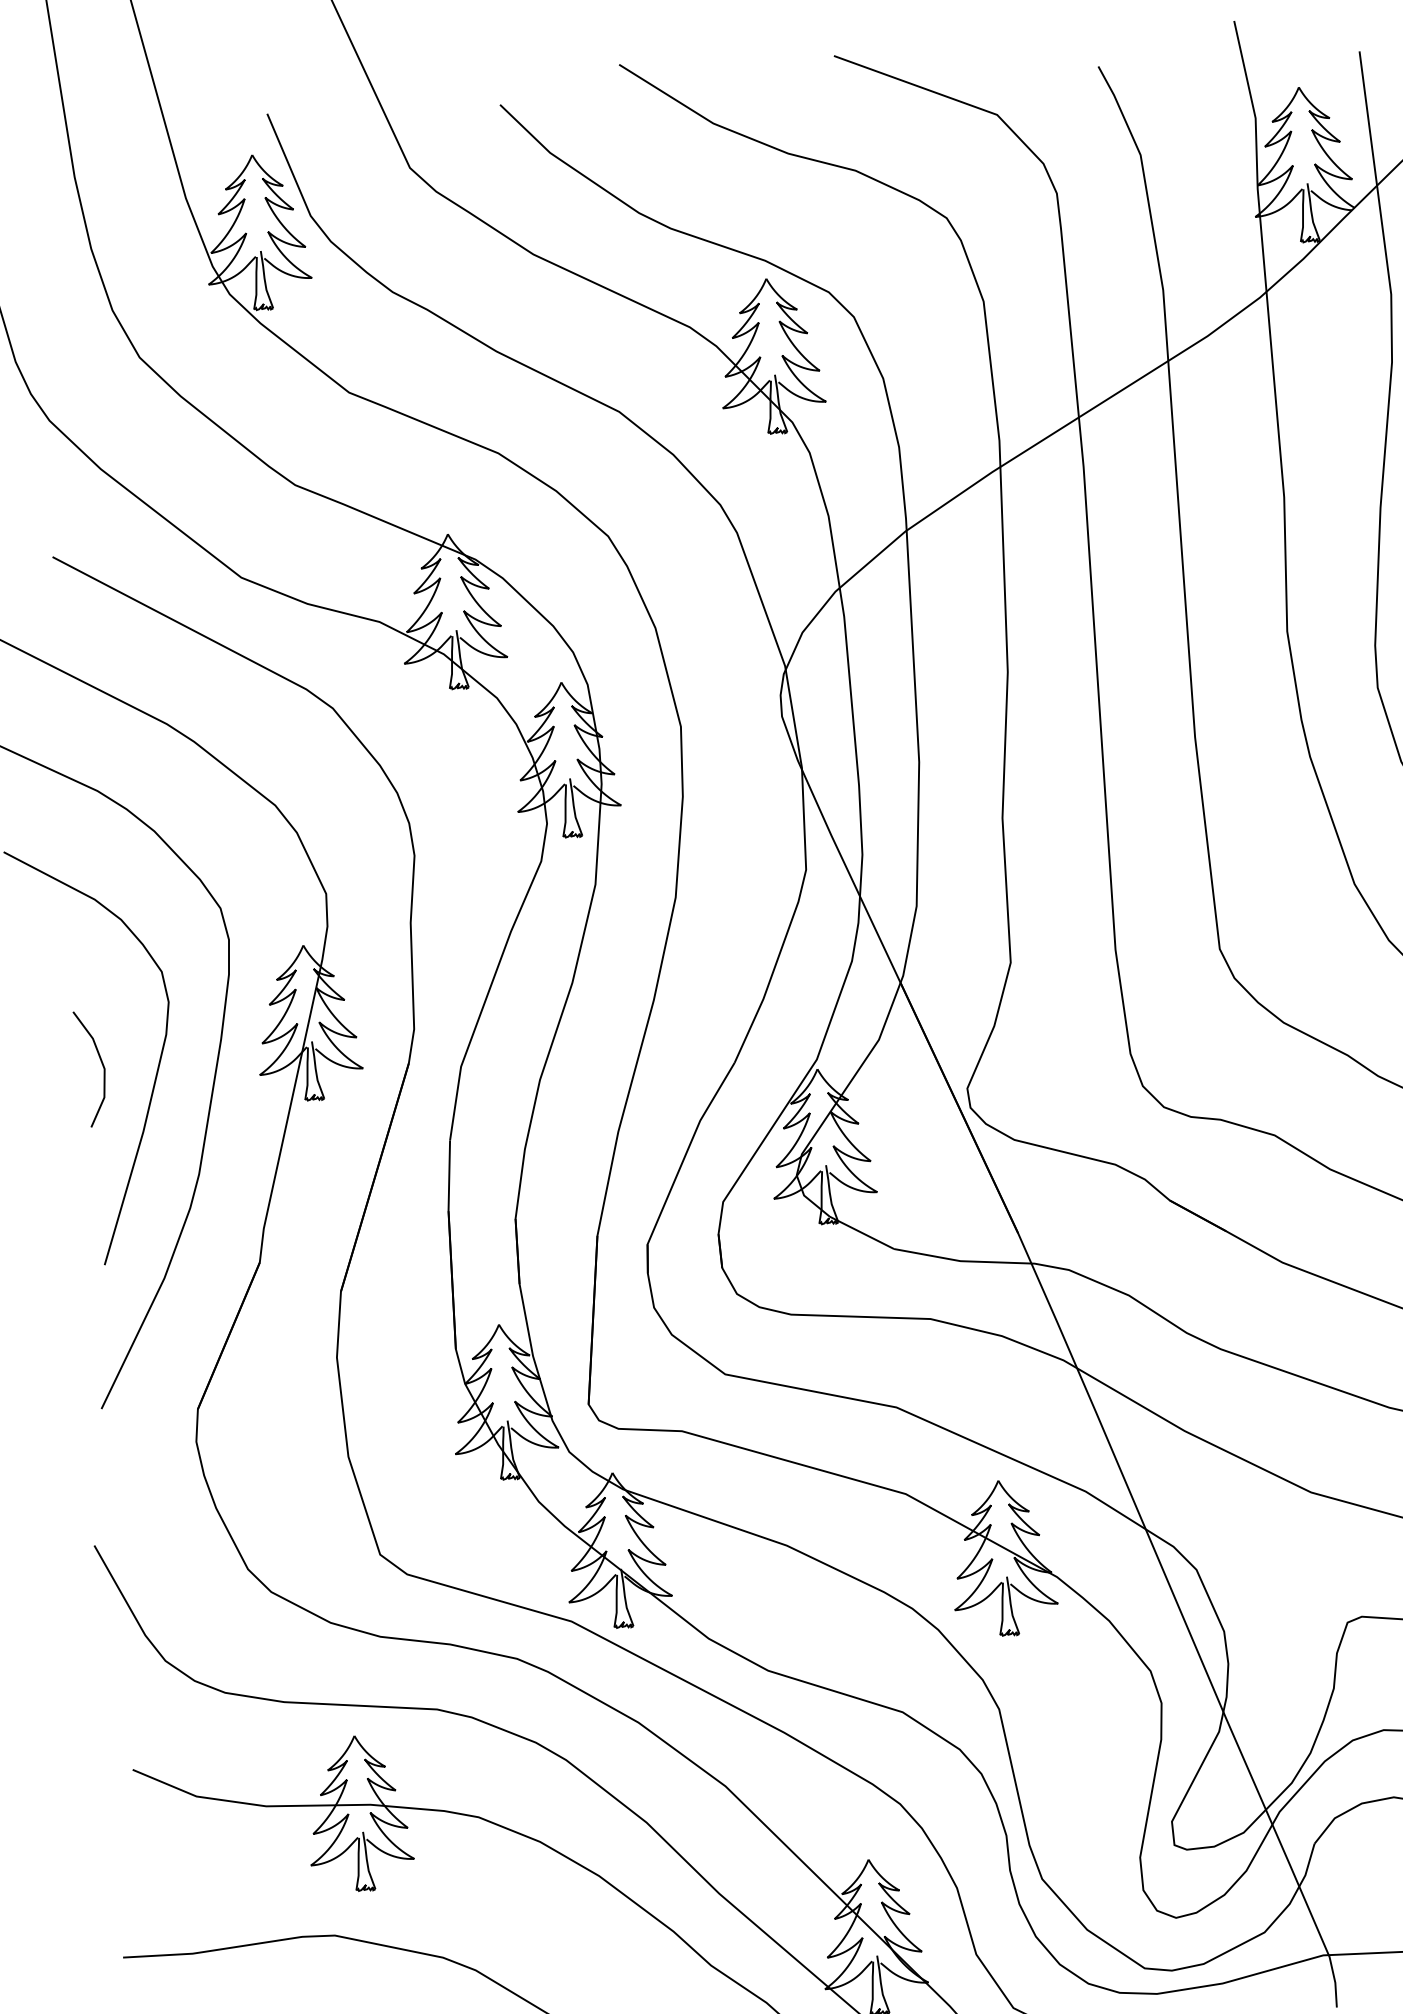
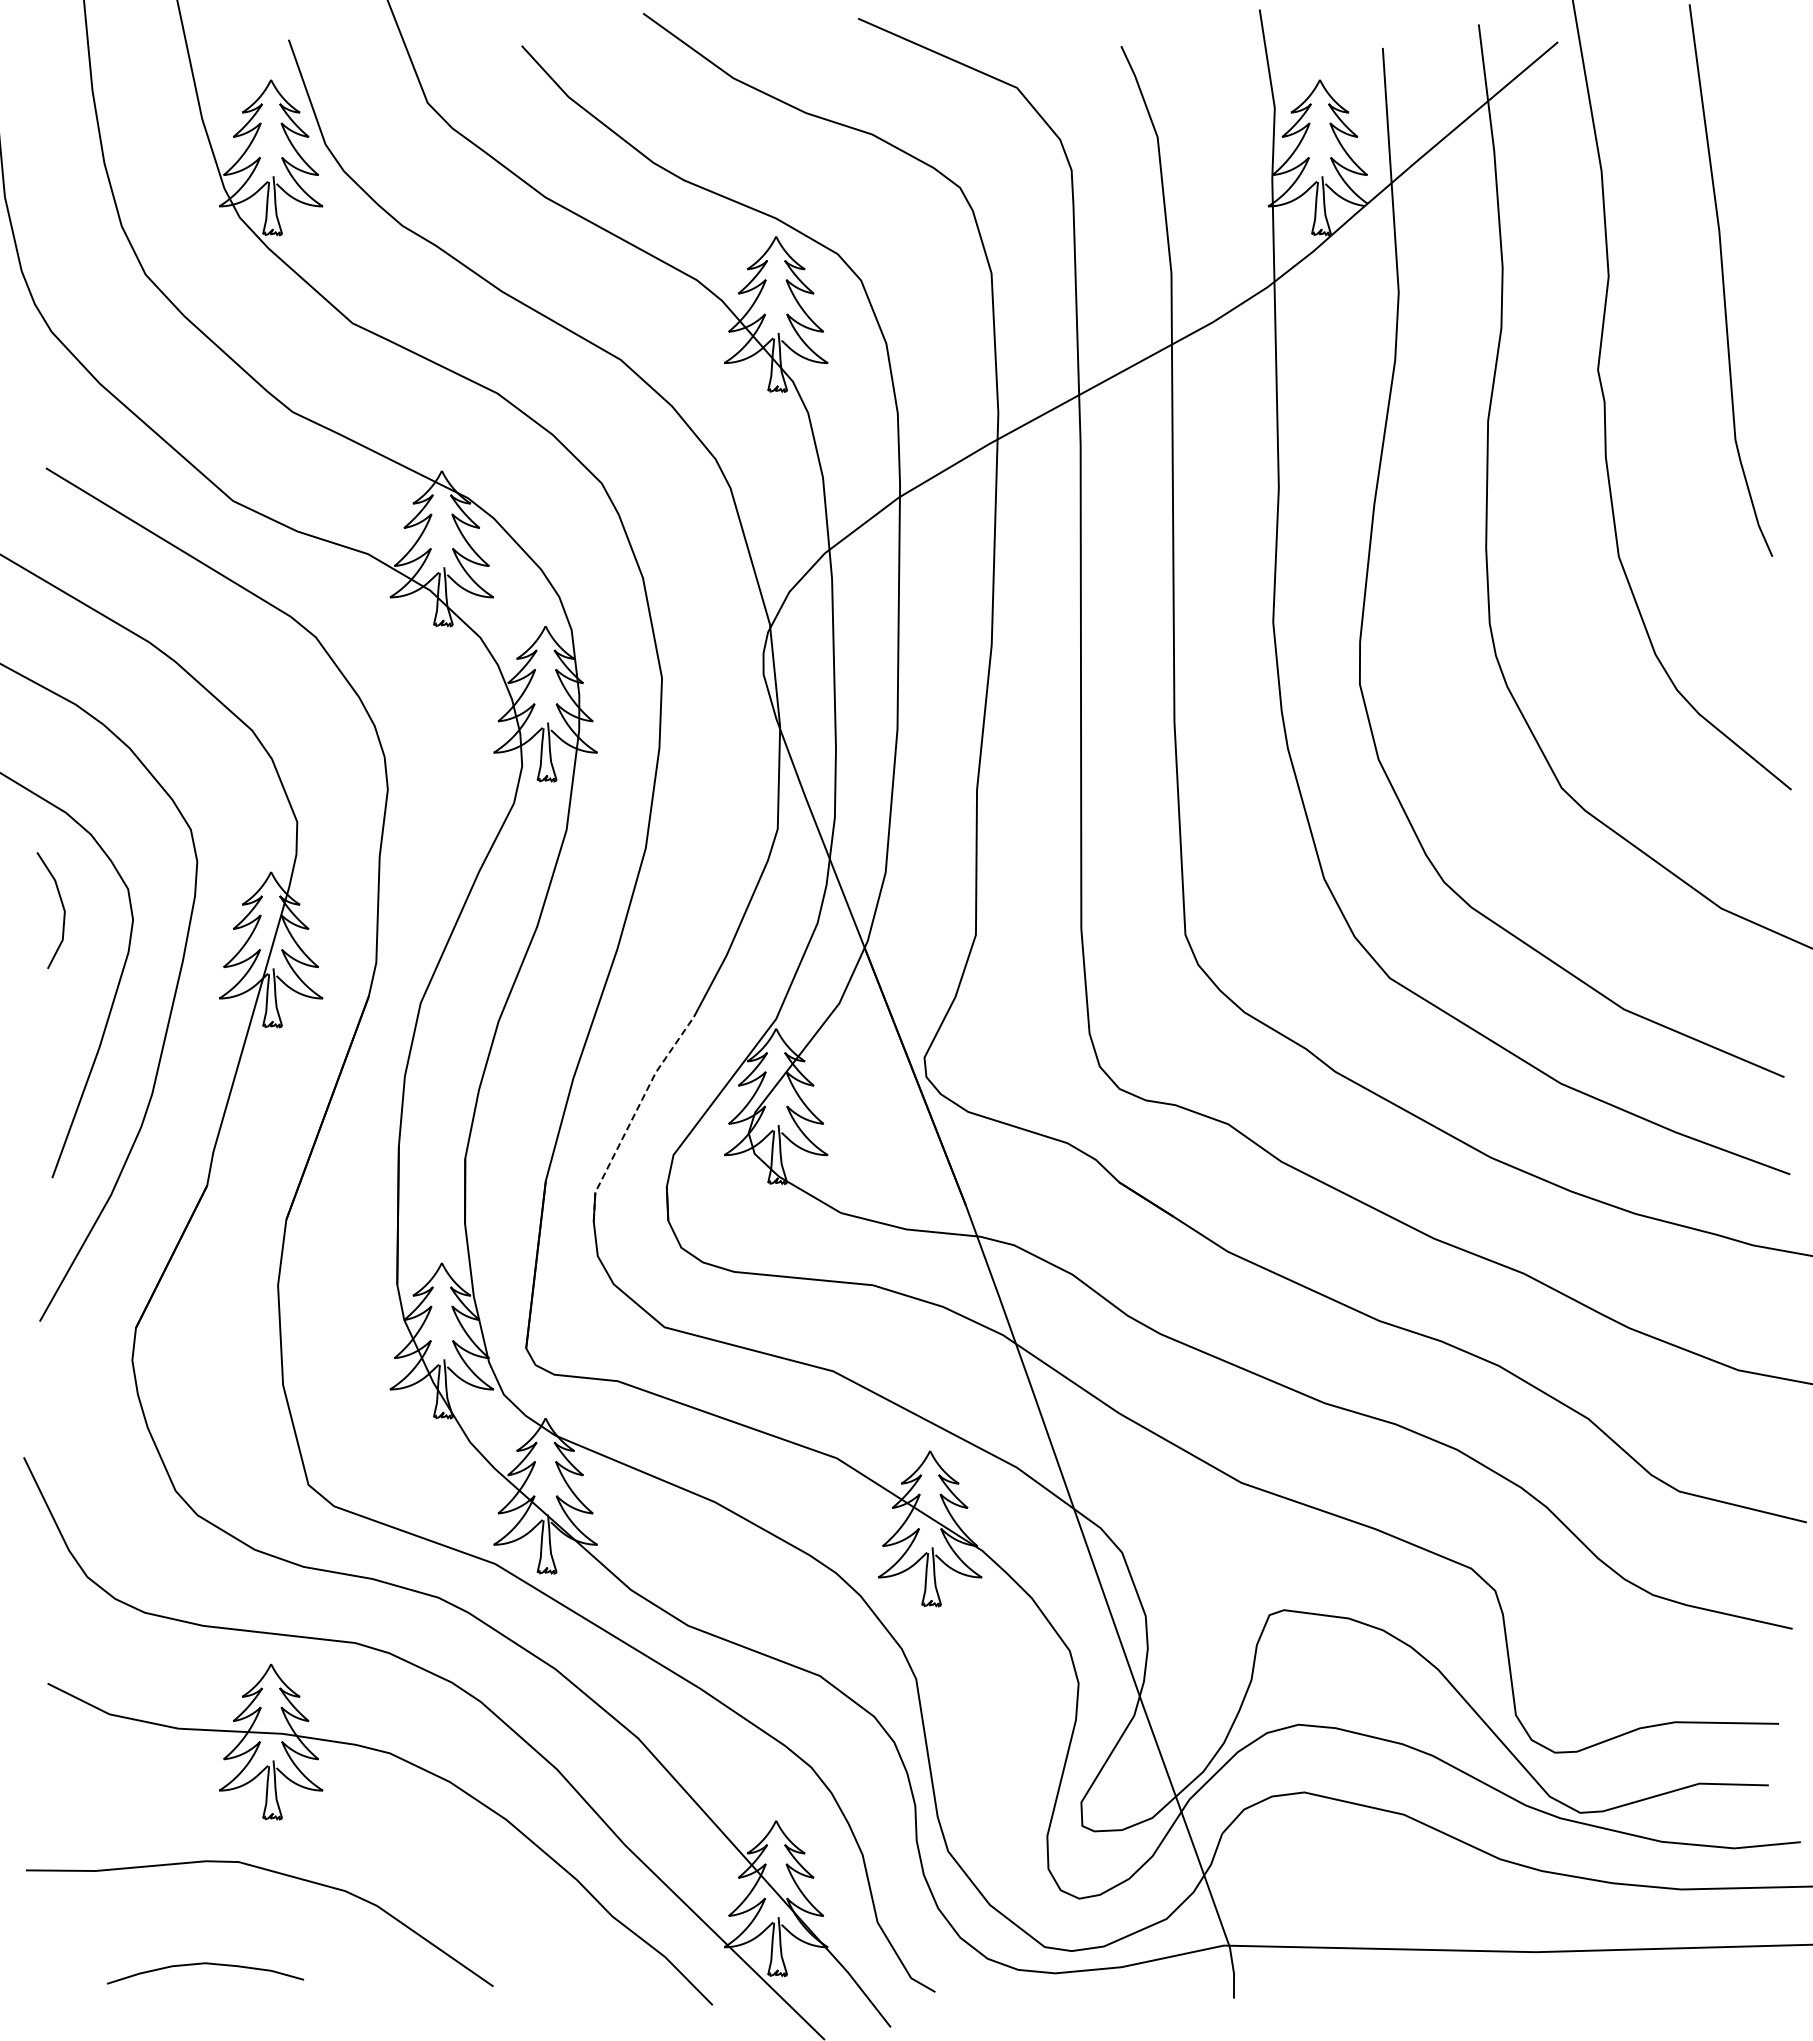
line: (102, 1065) -> (62, 907), moved
line: (681, 1165) -> (634, 1115), solid -> dashed

